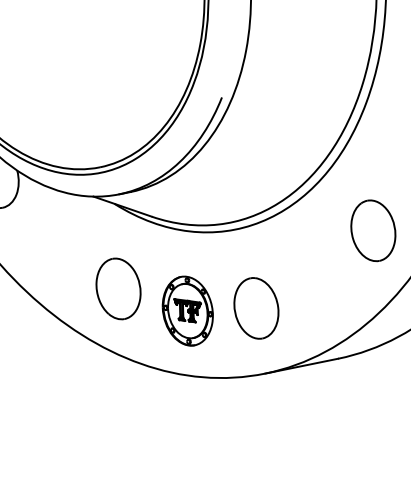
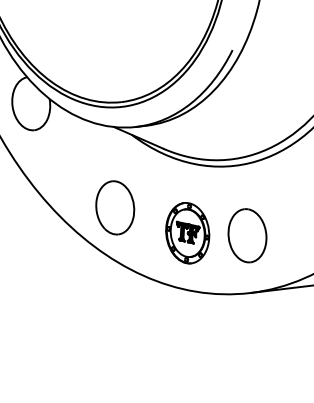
part: (118, 288) -> (115, 207), moved

